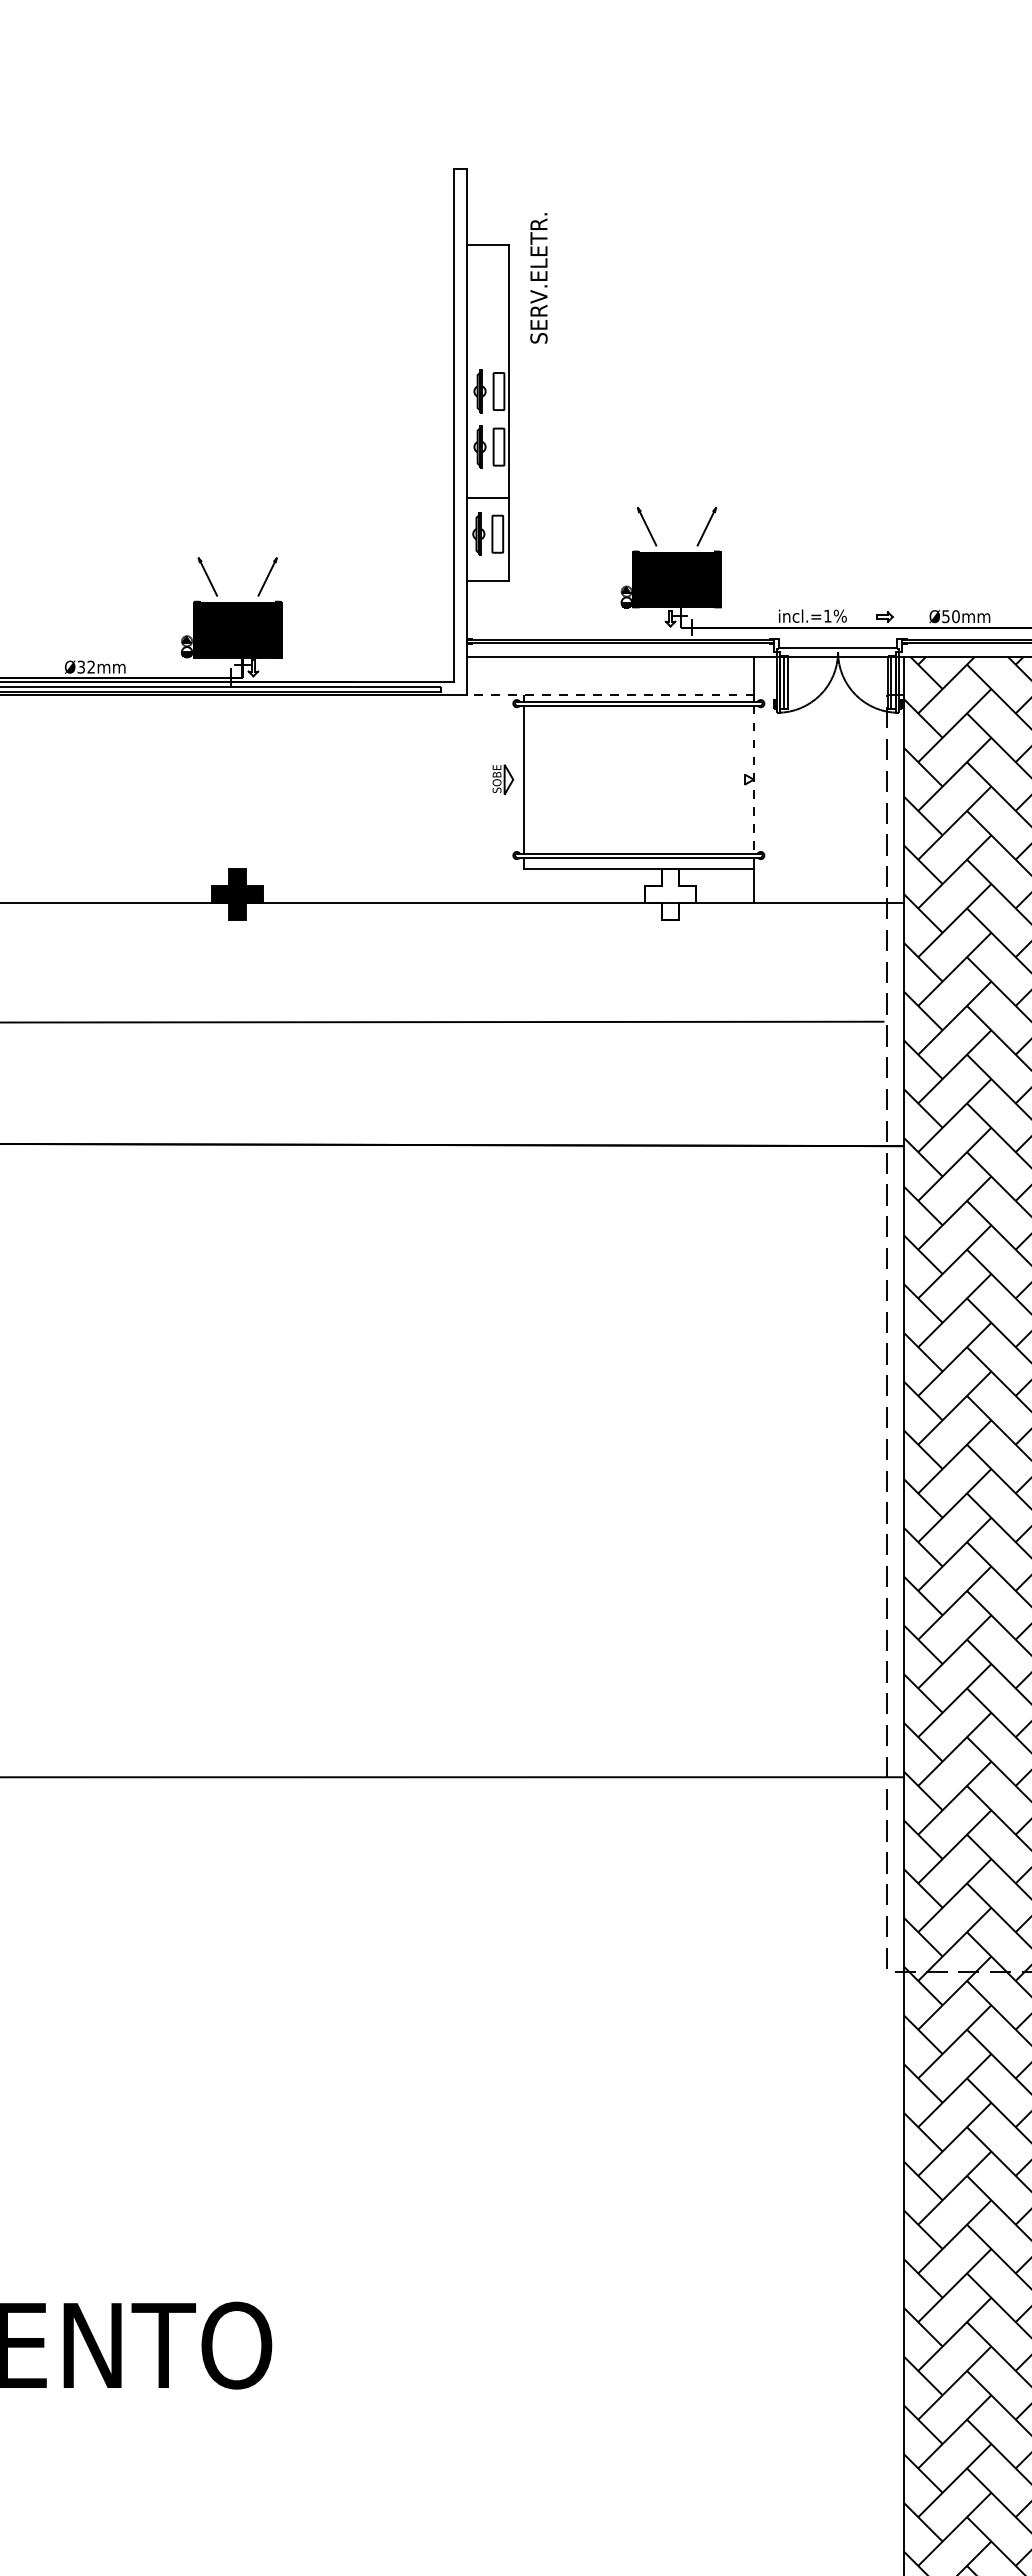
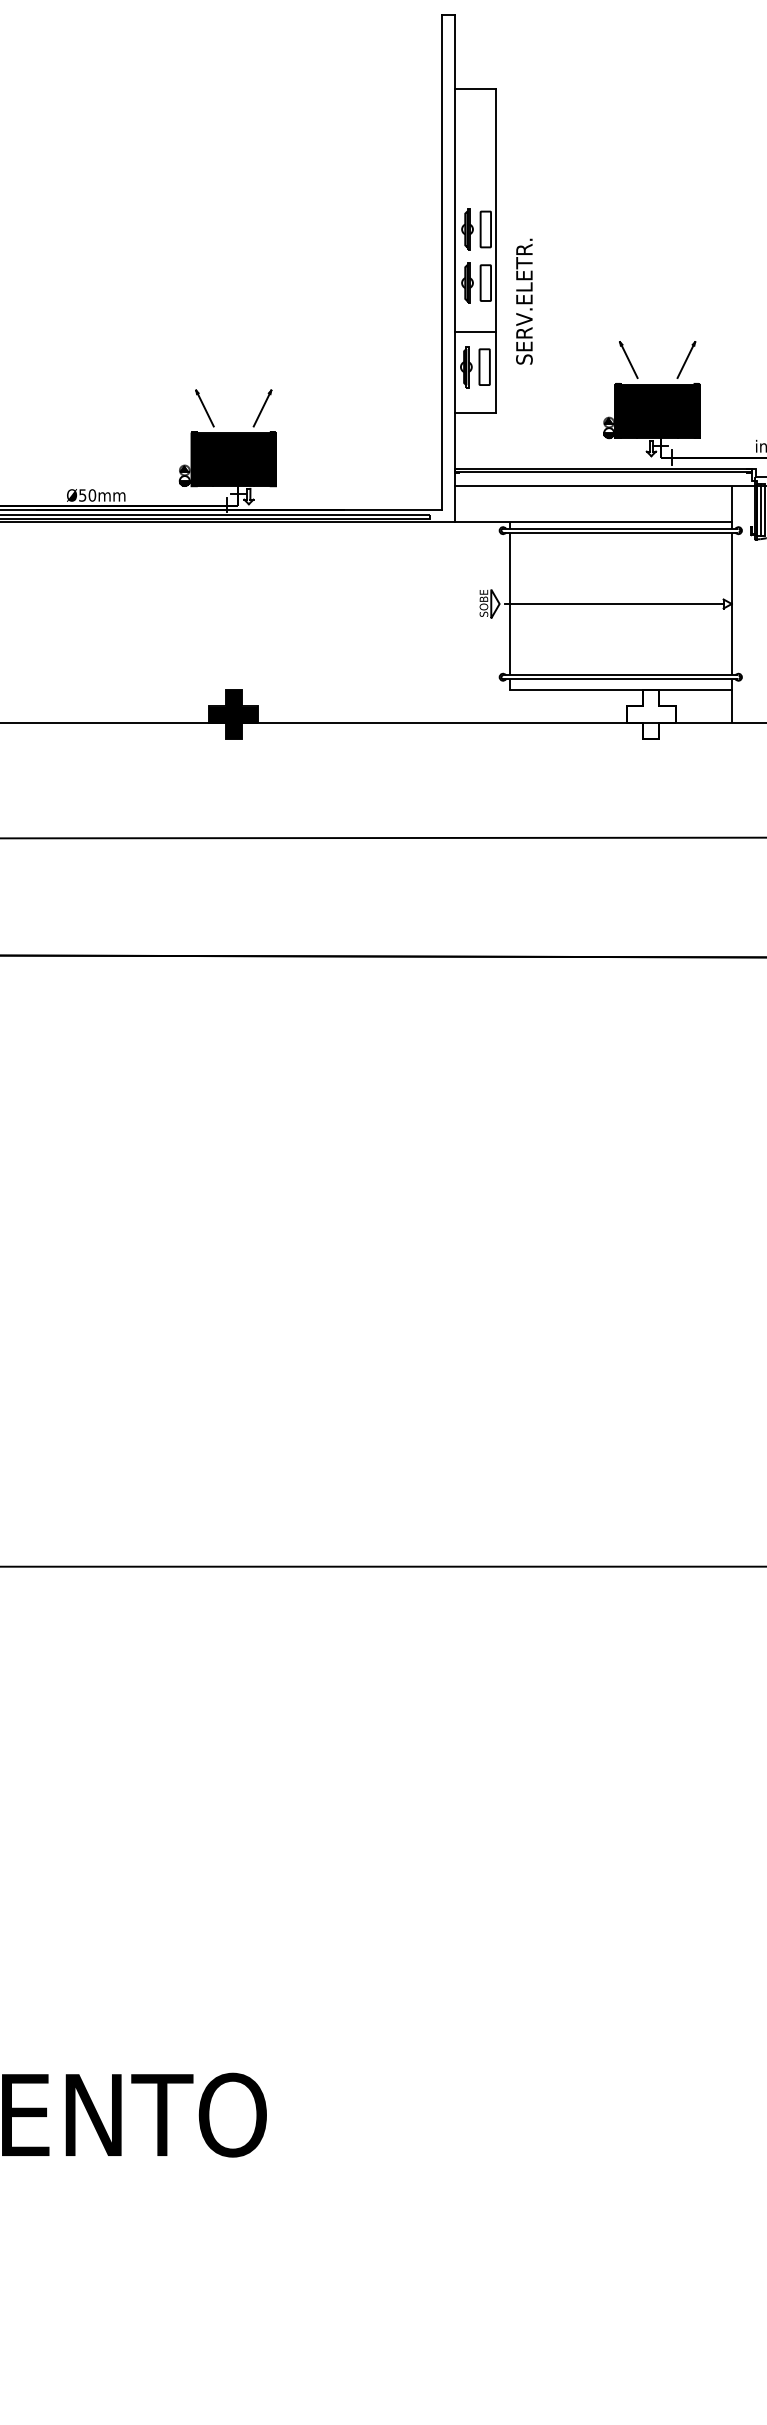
text: (538, 278) -> (523, 301), moved
text: (86, 666) -> (87, 494), Ø32mm -> Ø50mm
line: (610, 695) -> (593, 522), dashed -> solid
line: (631, 779) -> (613, 603), added
line: (754, 780) -> (732, 604), dashed -> solid

